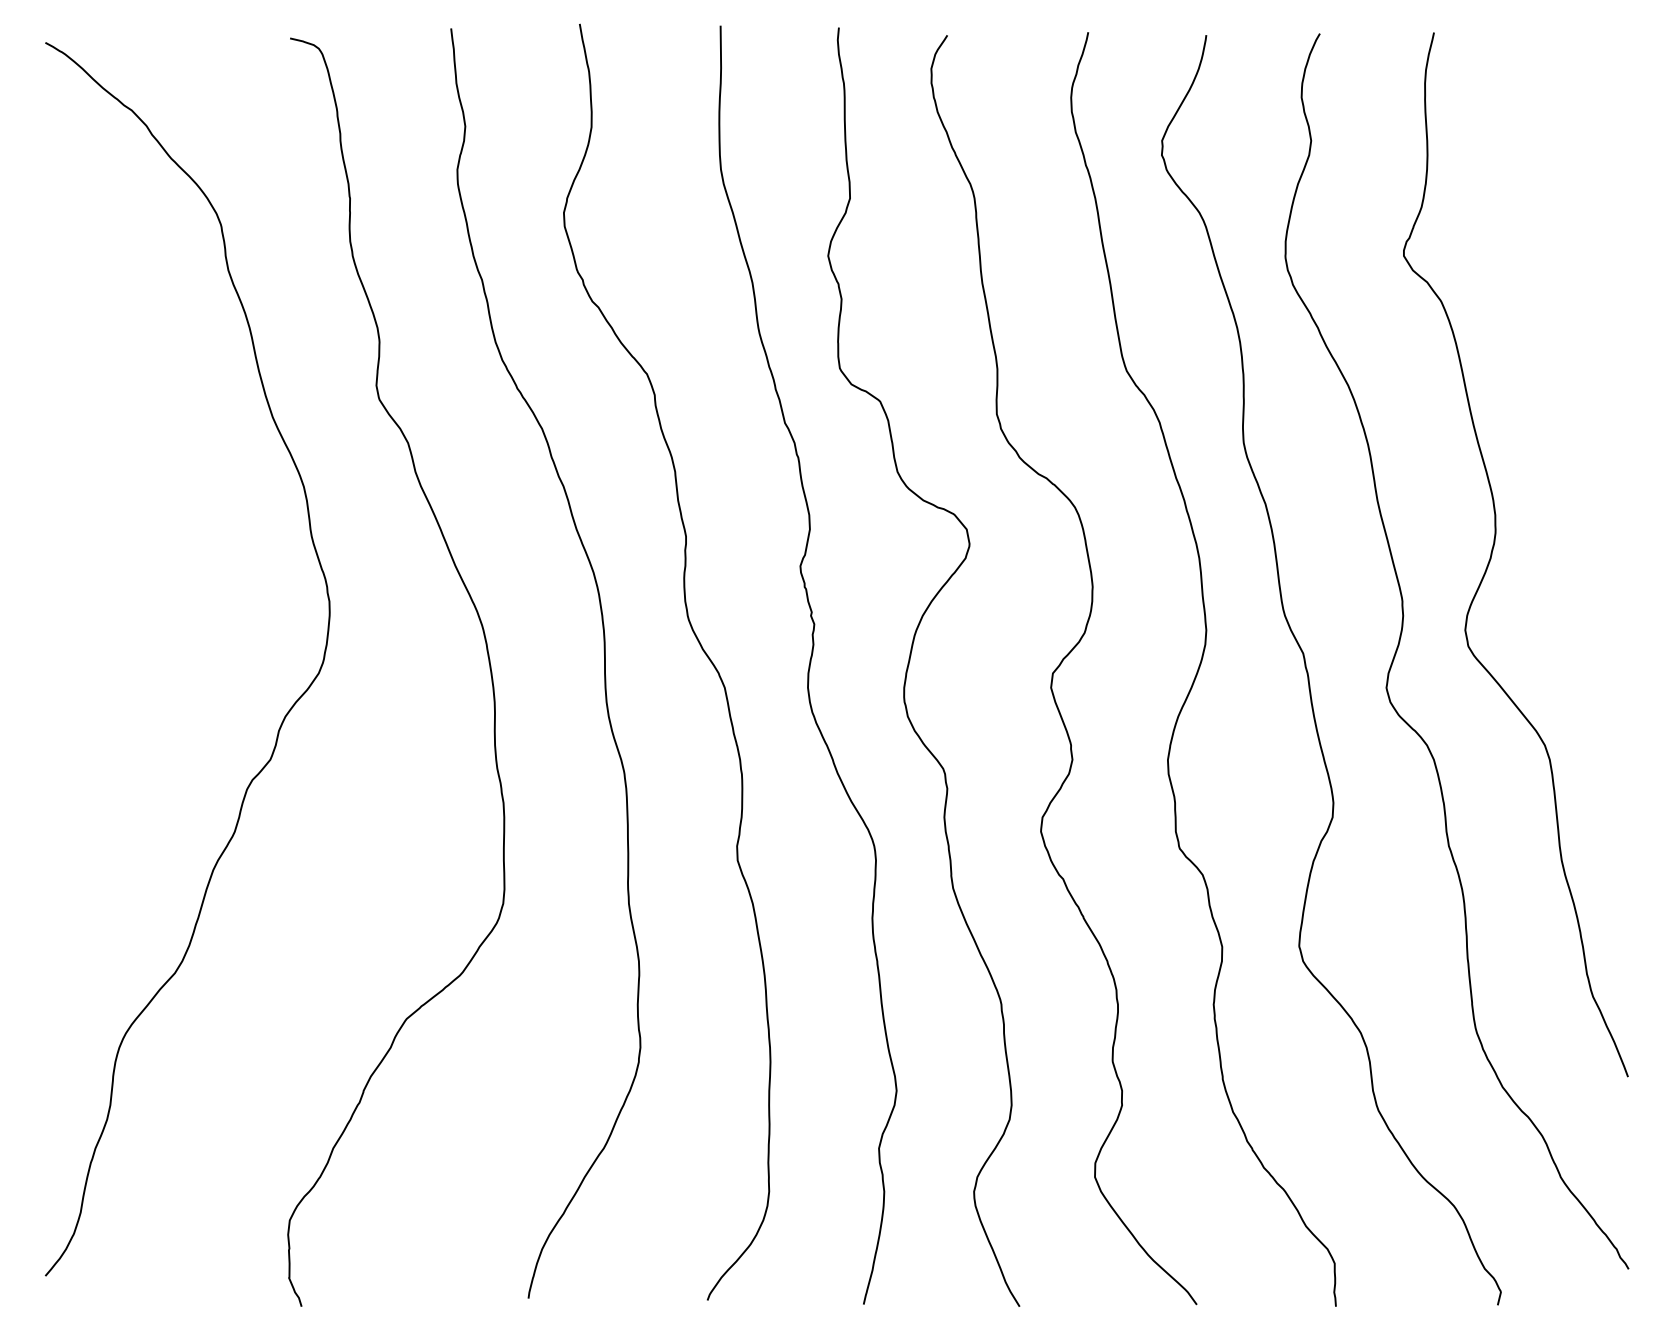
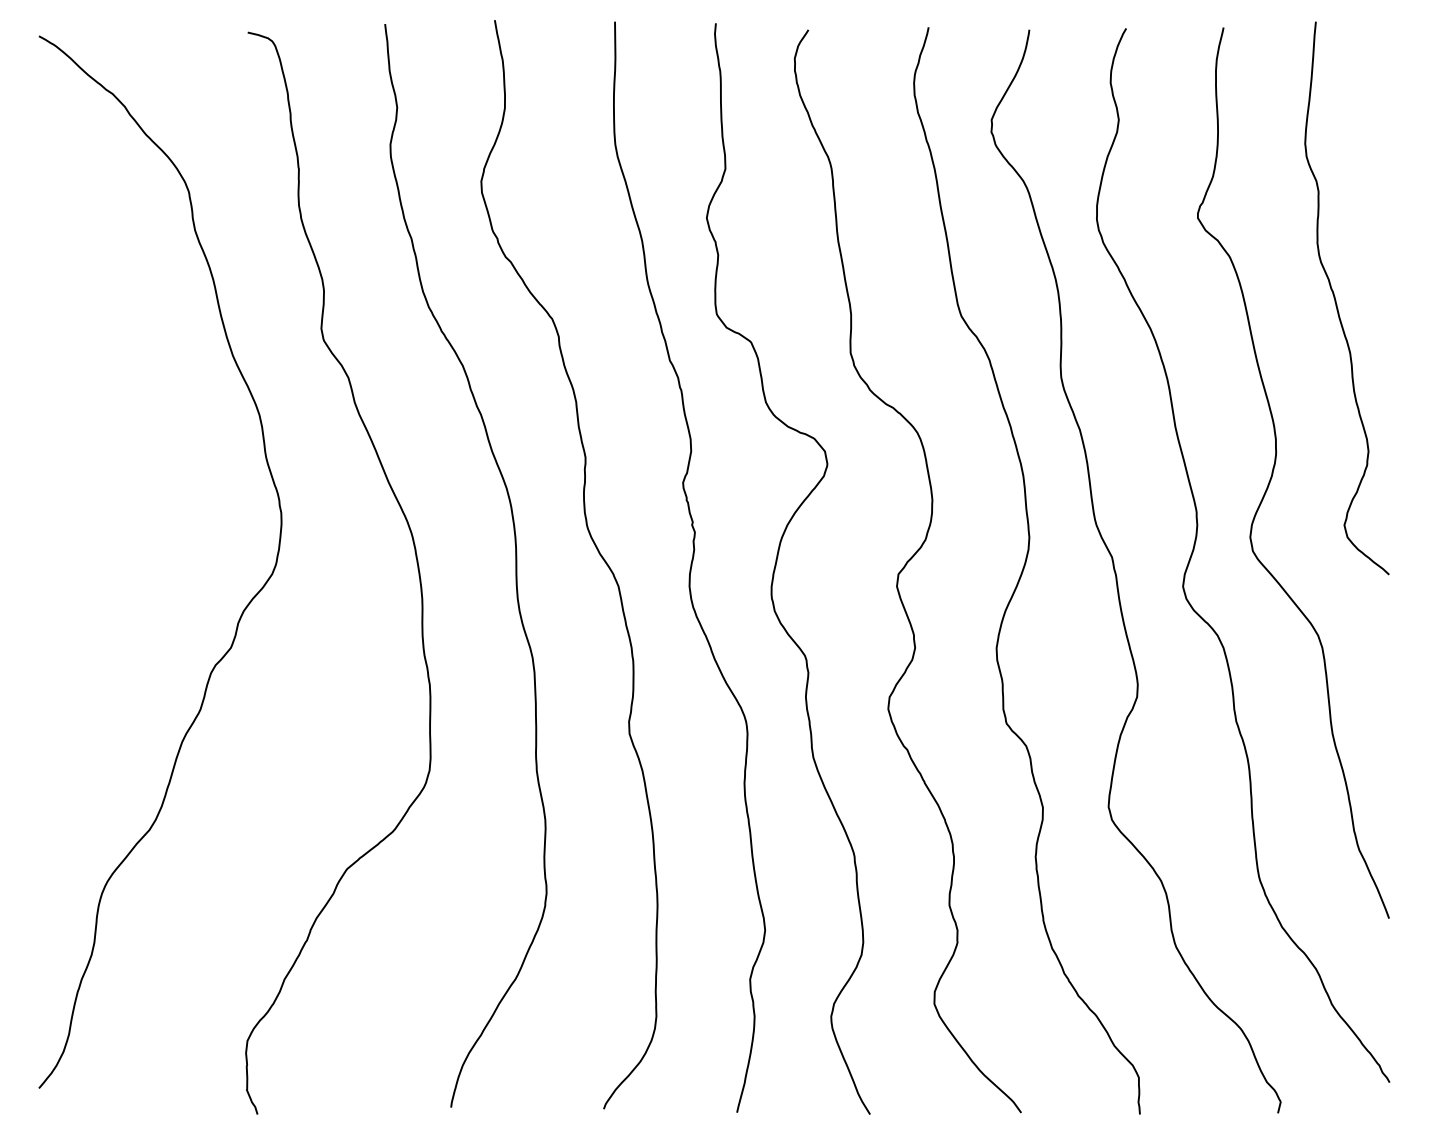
curve: (1566, 353) -> (1336, 301), added

